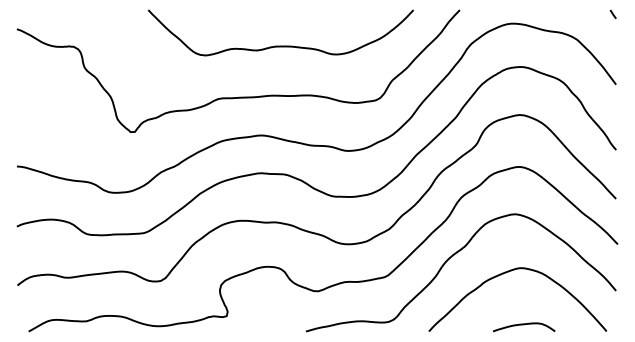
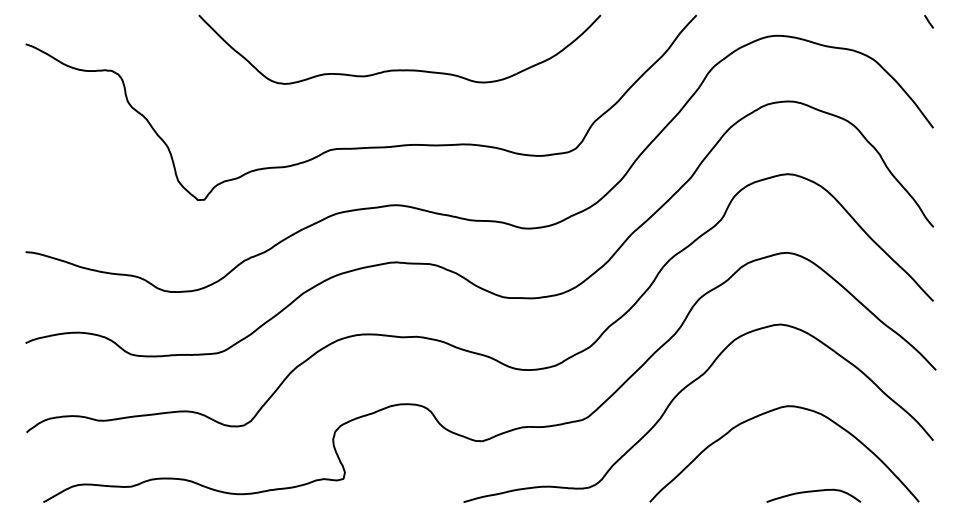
curve: (280, 45) -> (399, 68), moved
curve: (524, 325) -> (814, 493), moved

